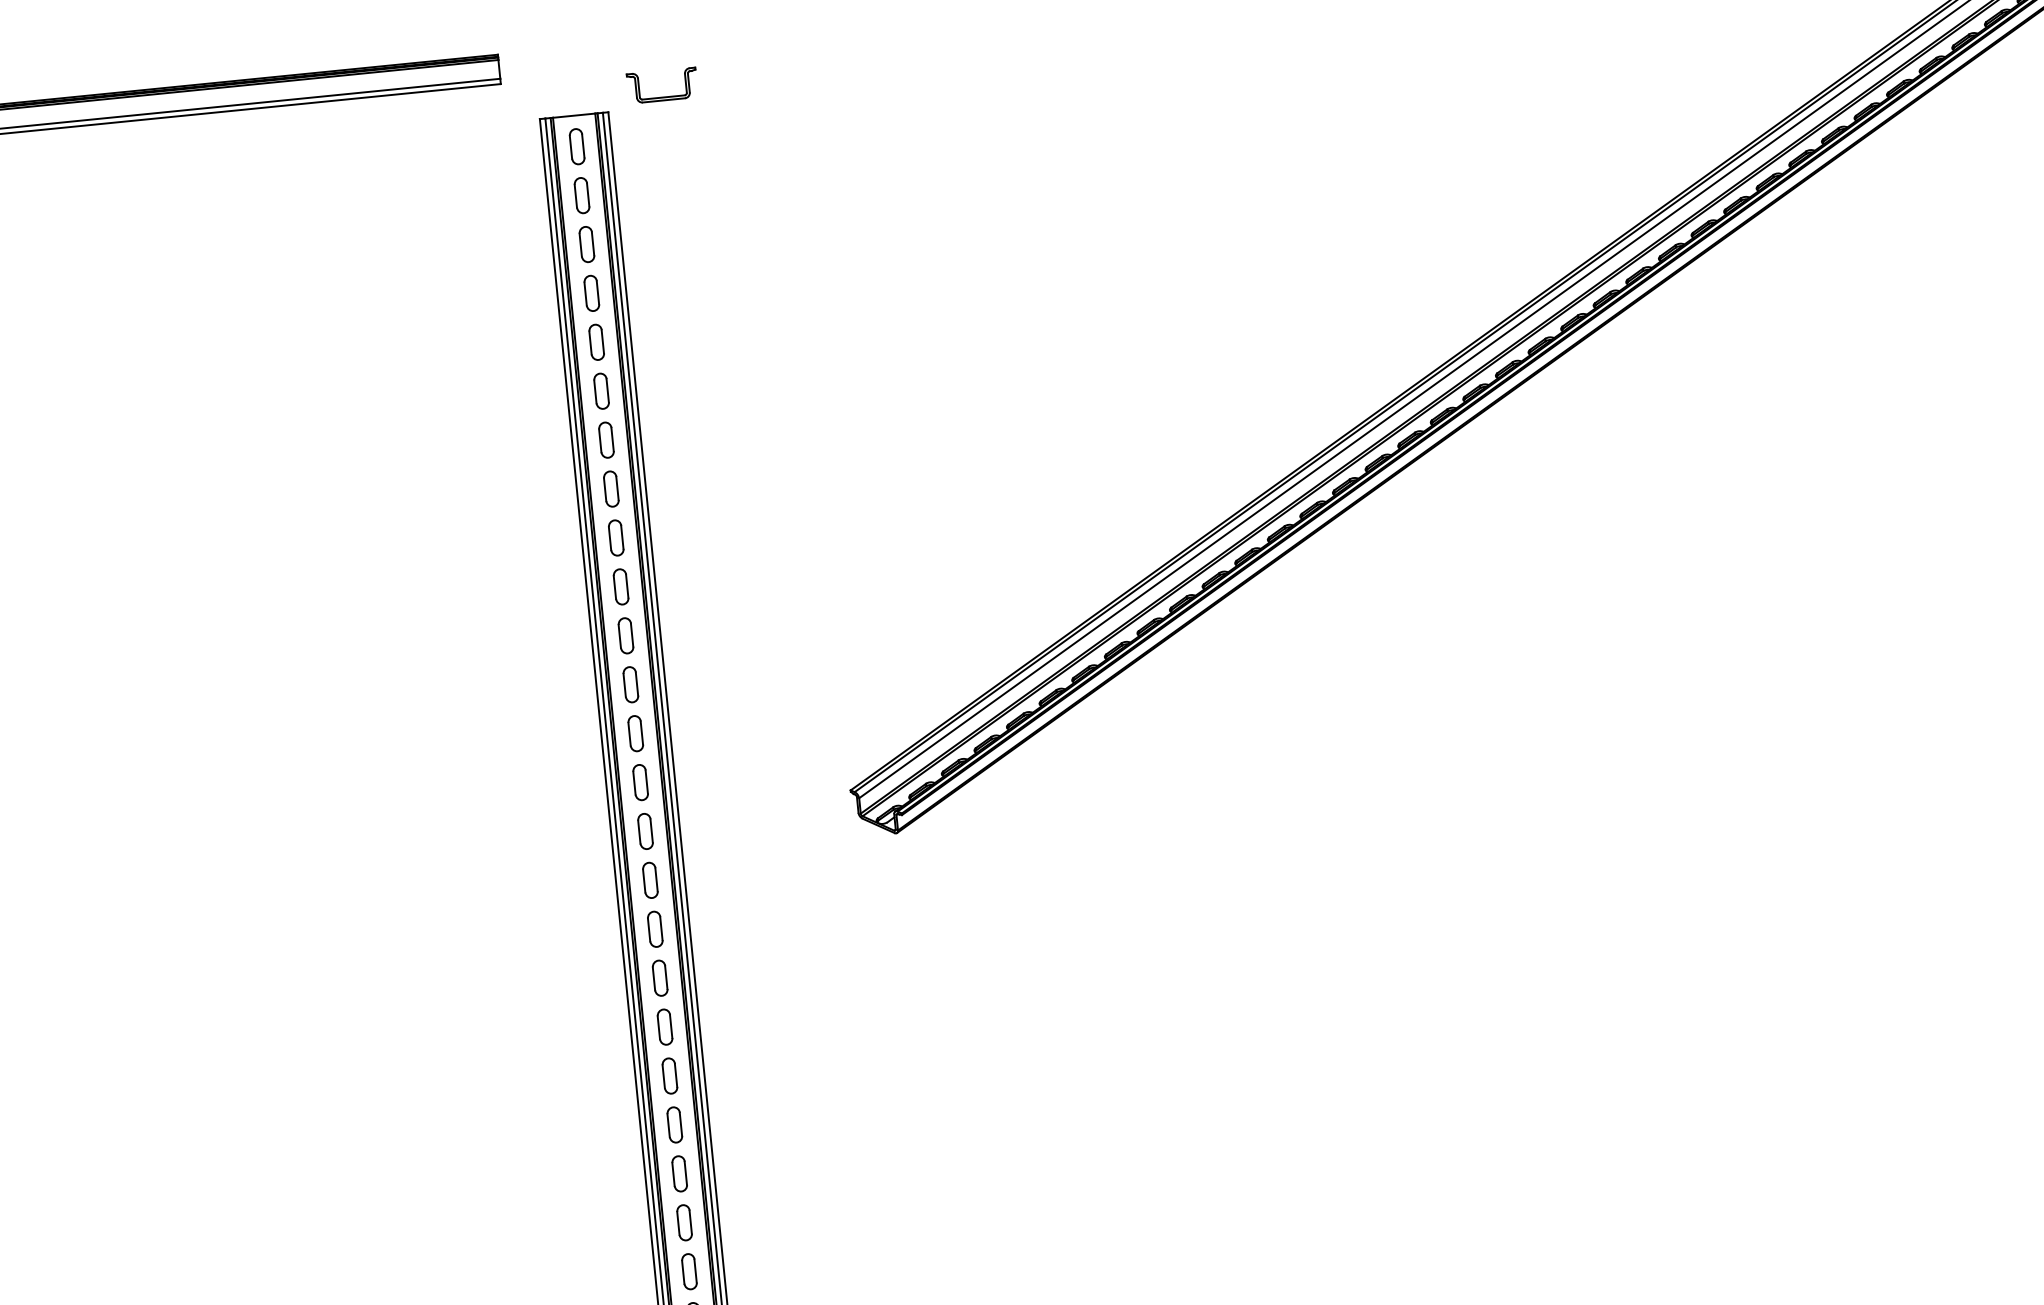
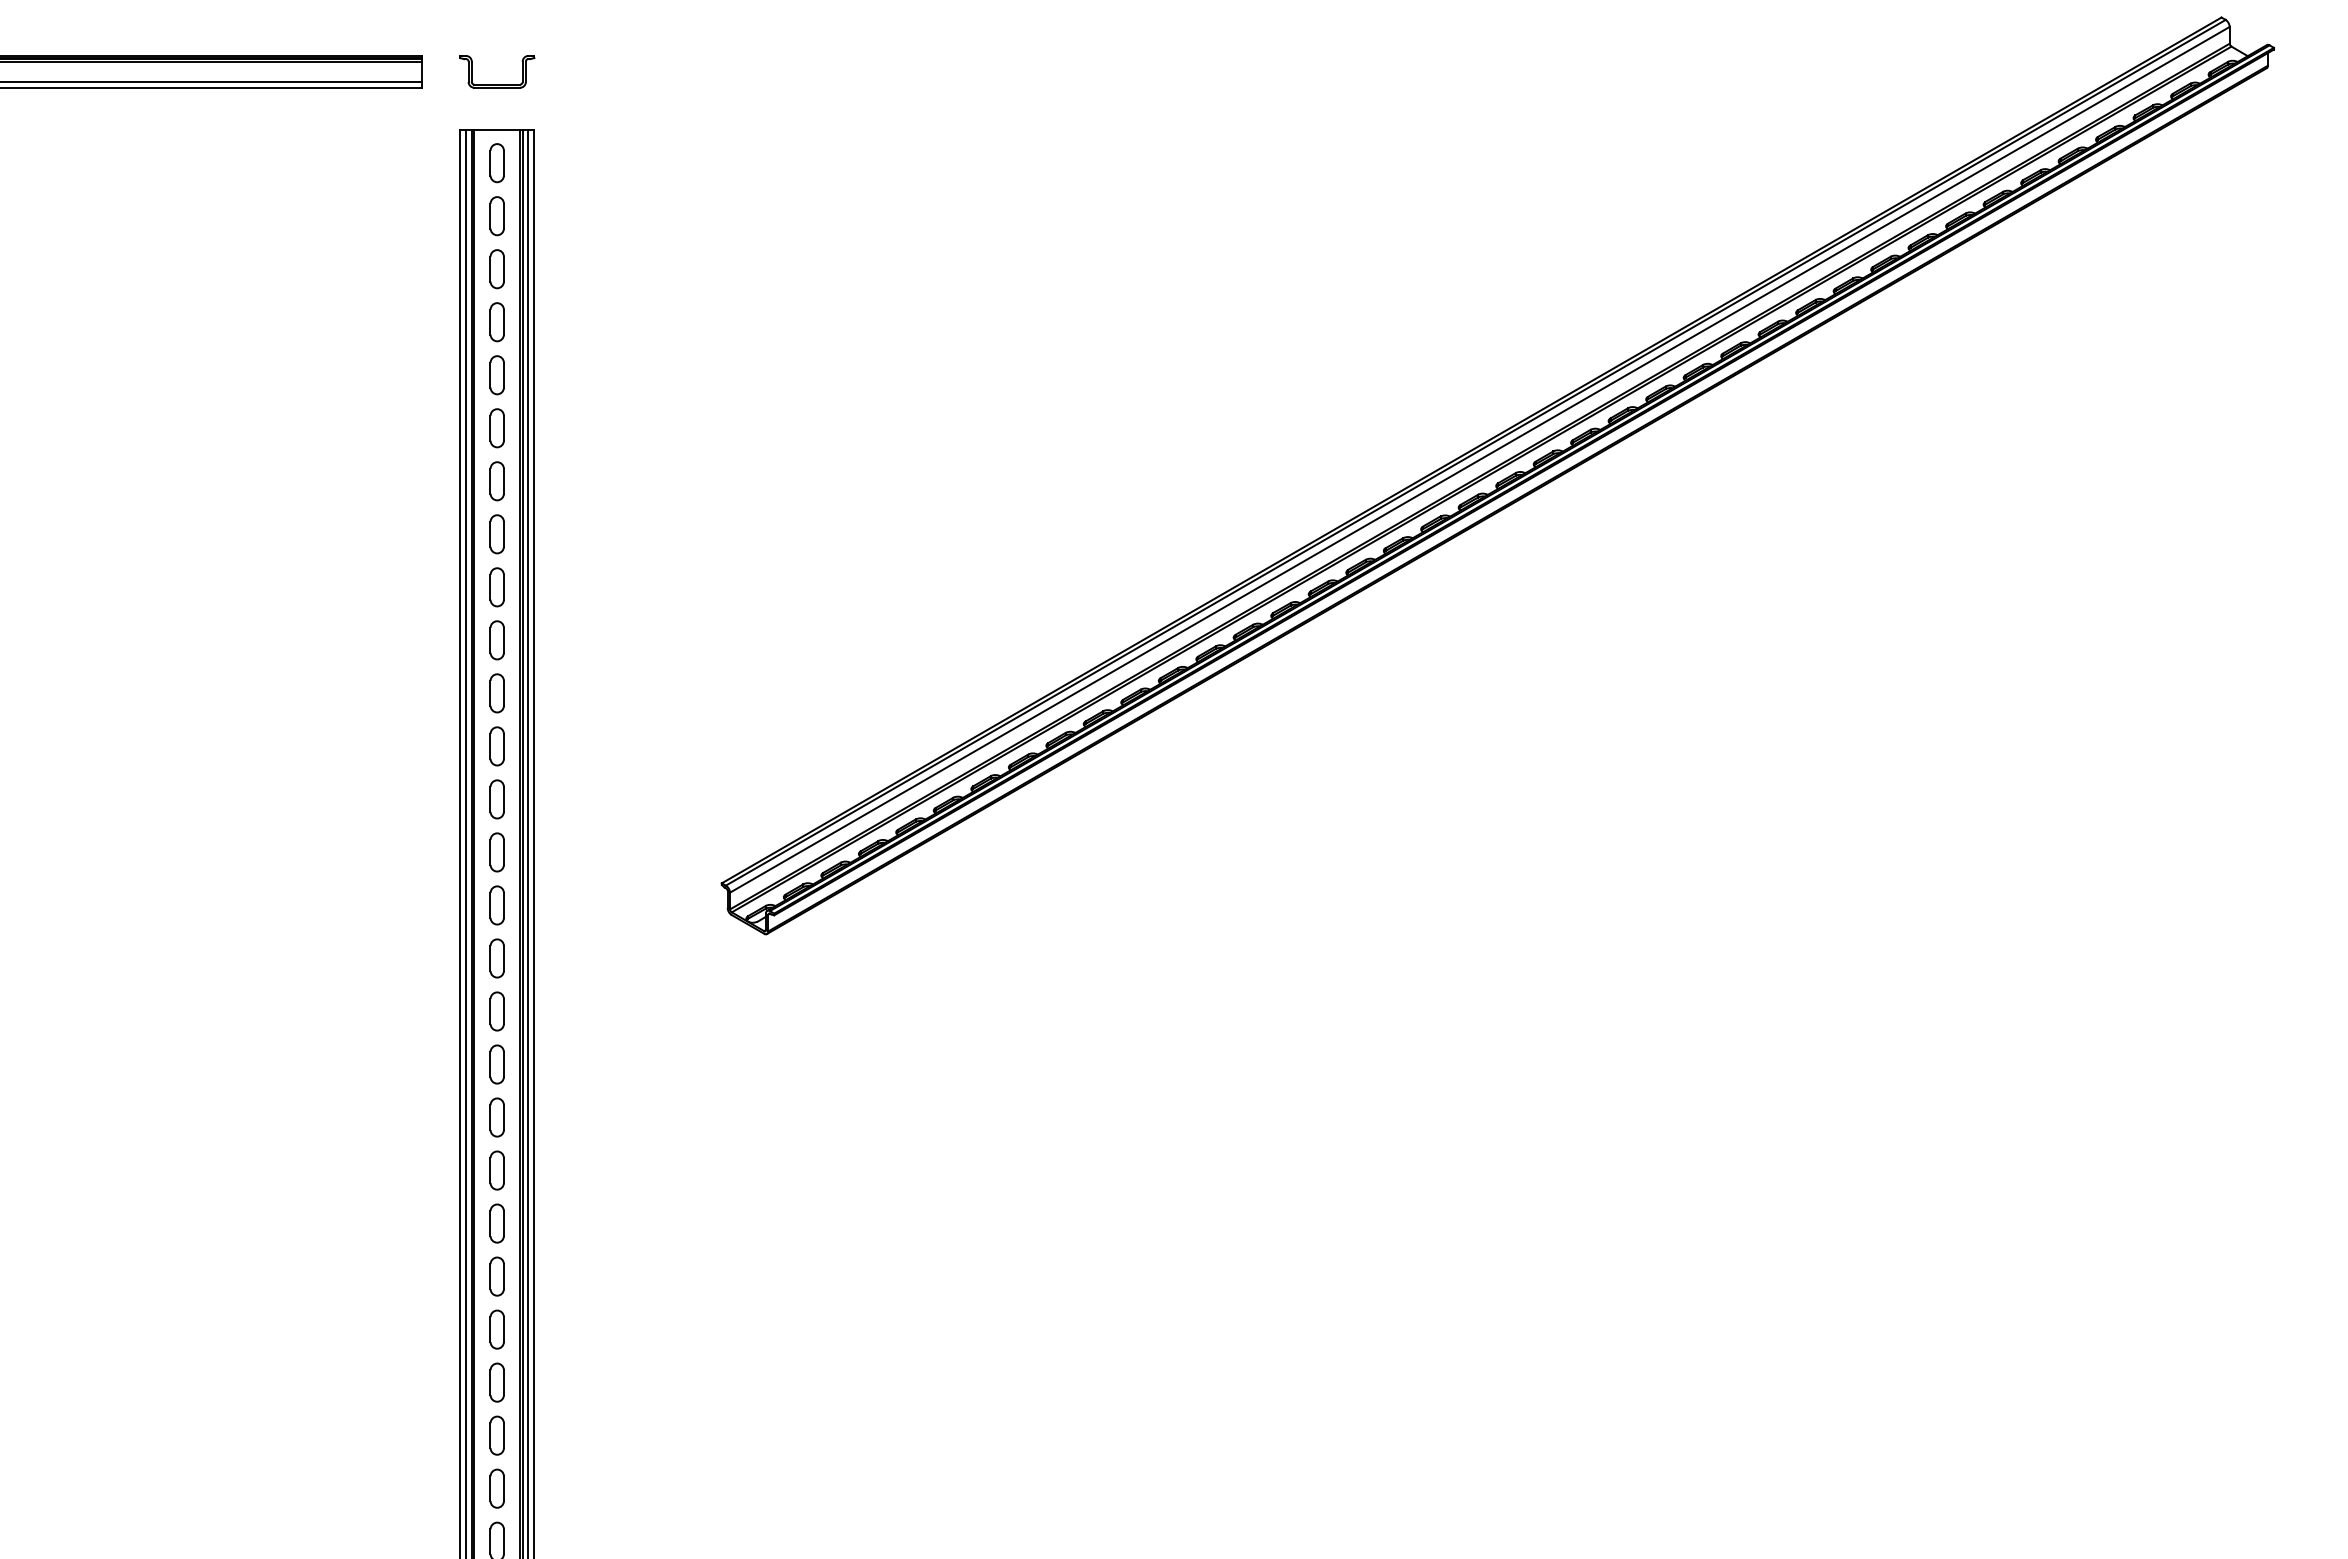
part: (663, 97) -> (497, 84), moved

